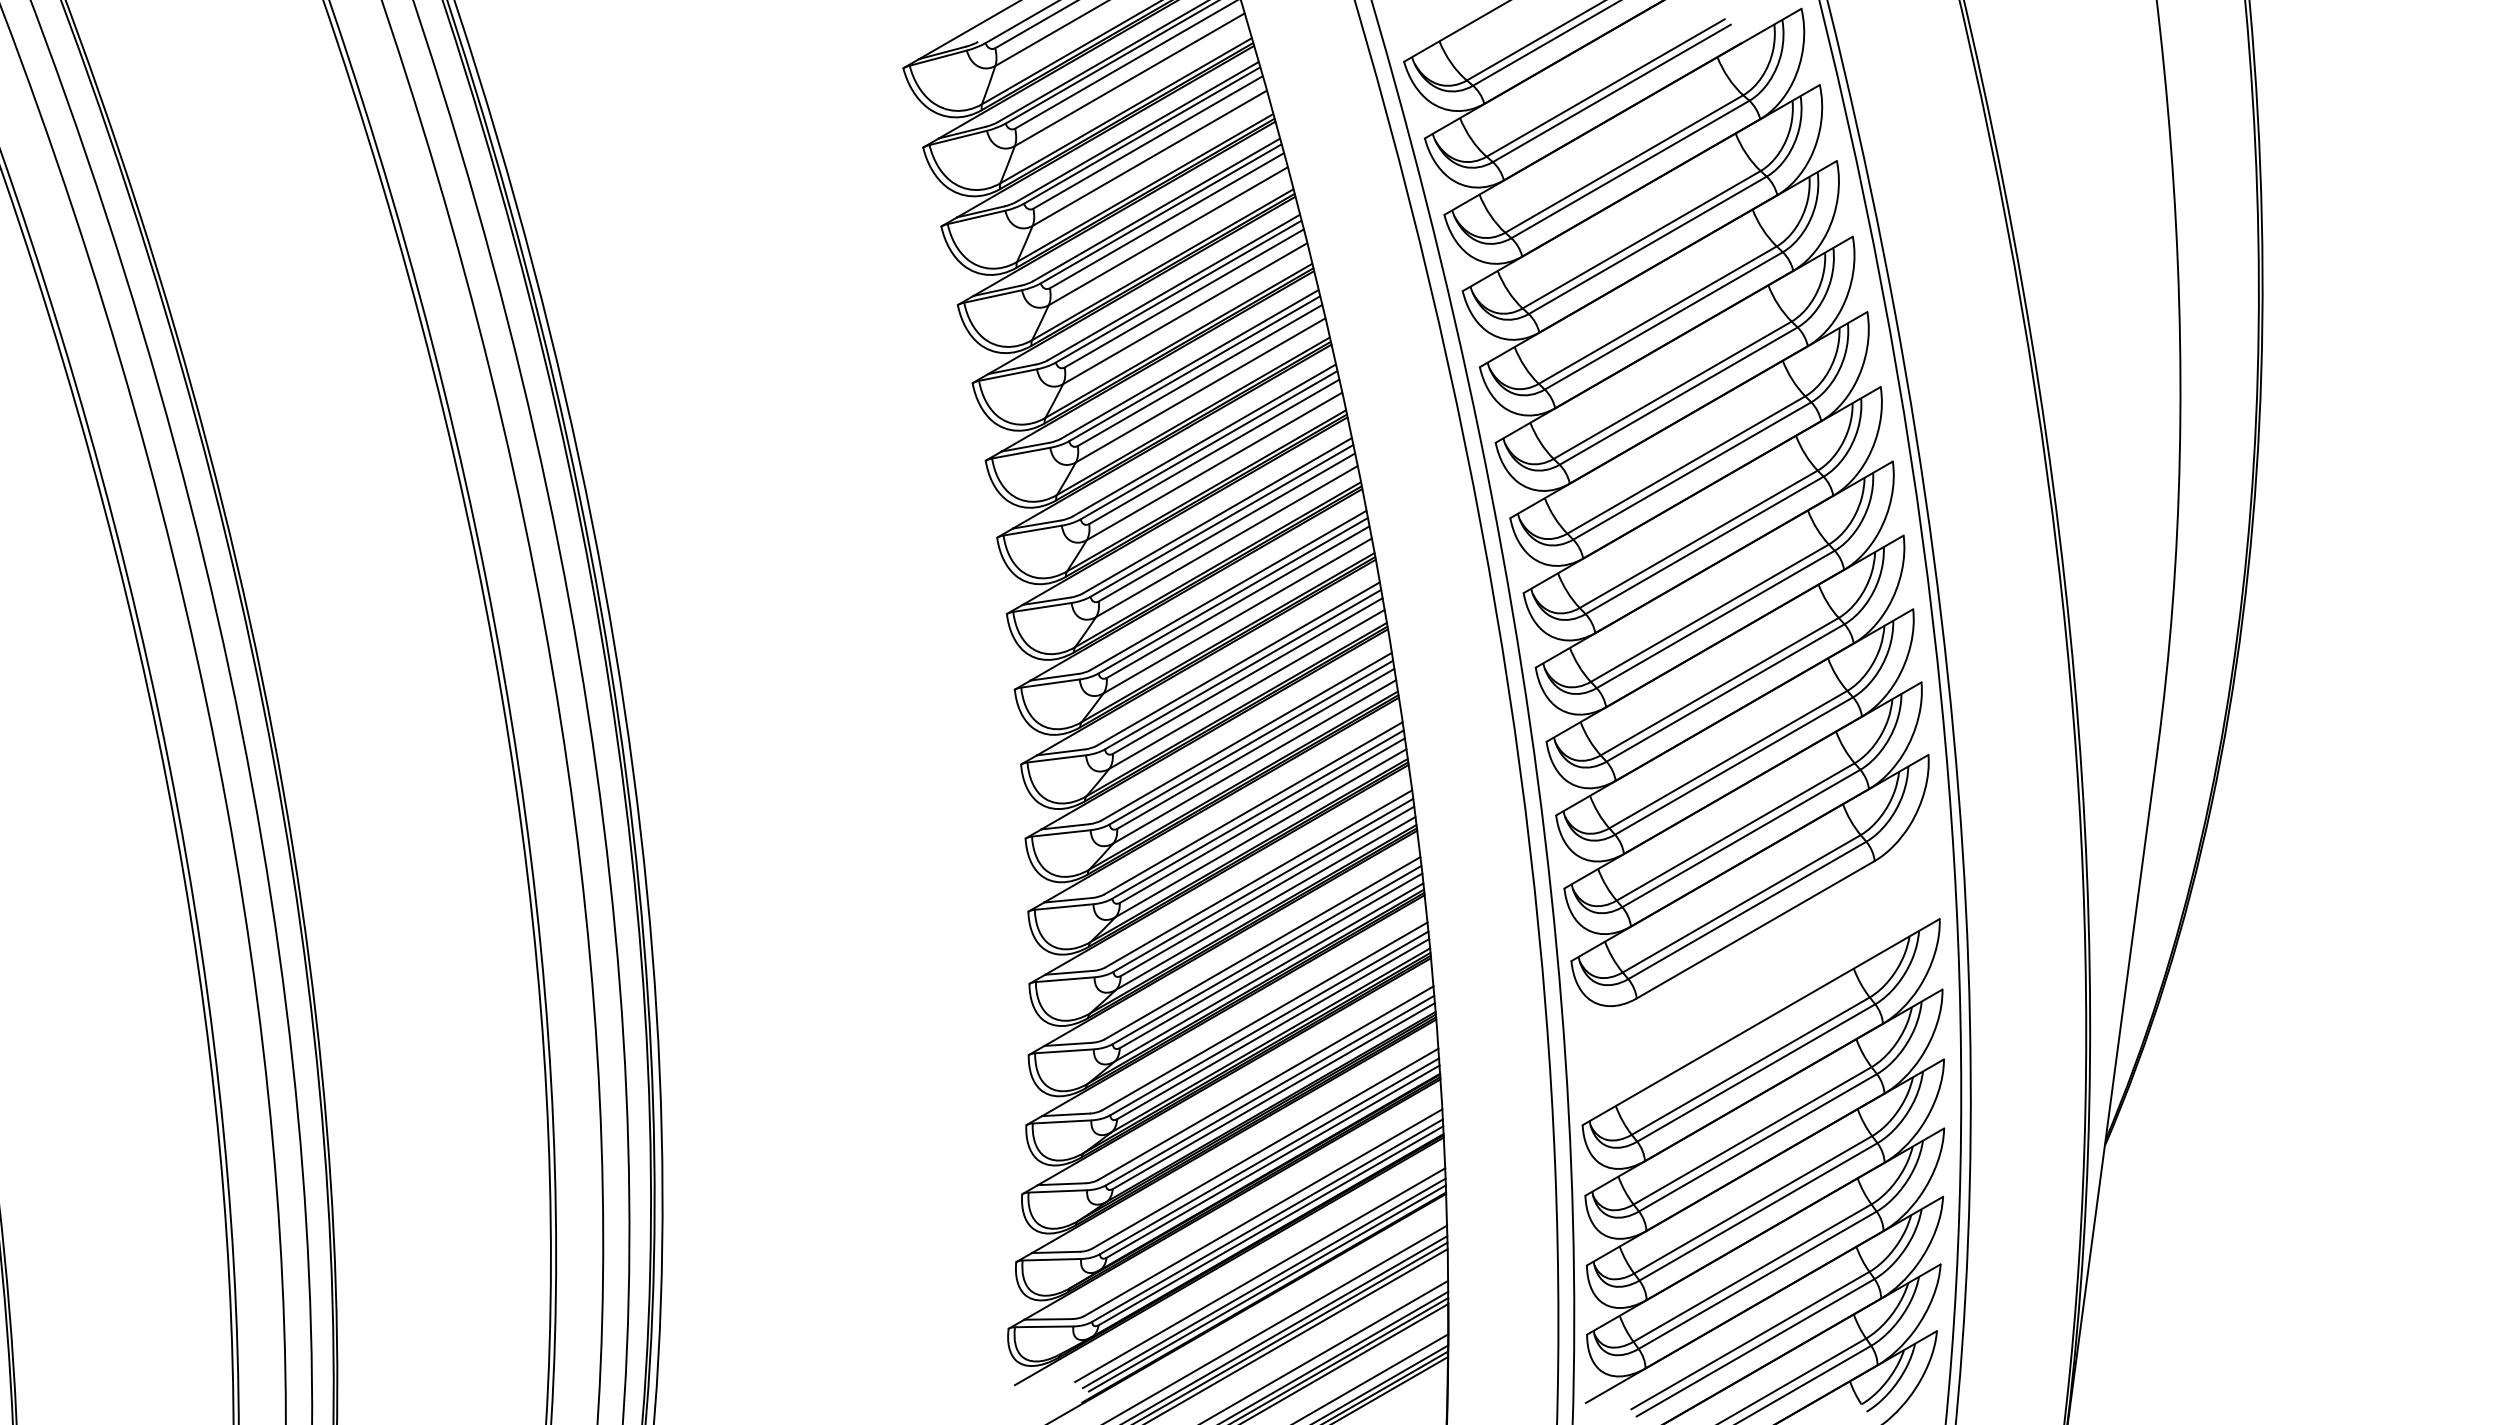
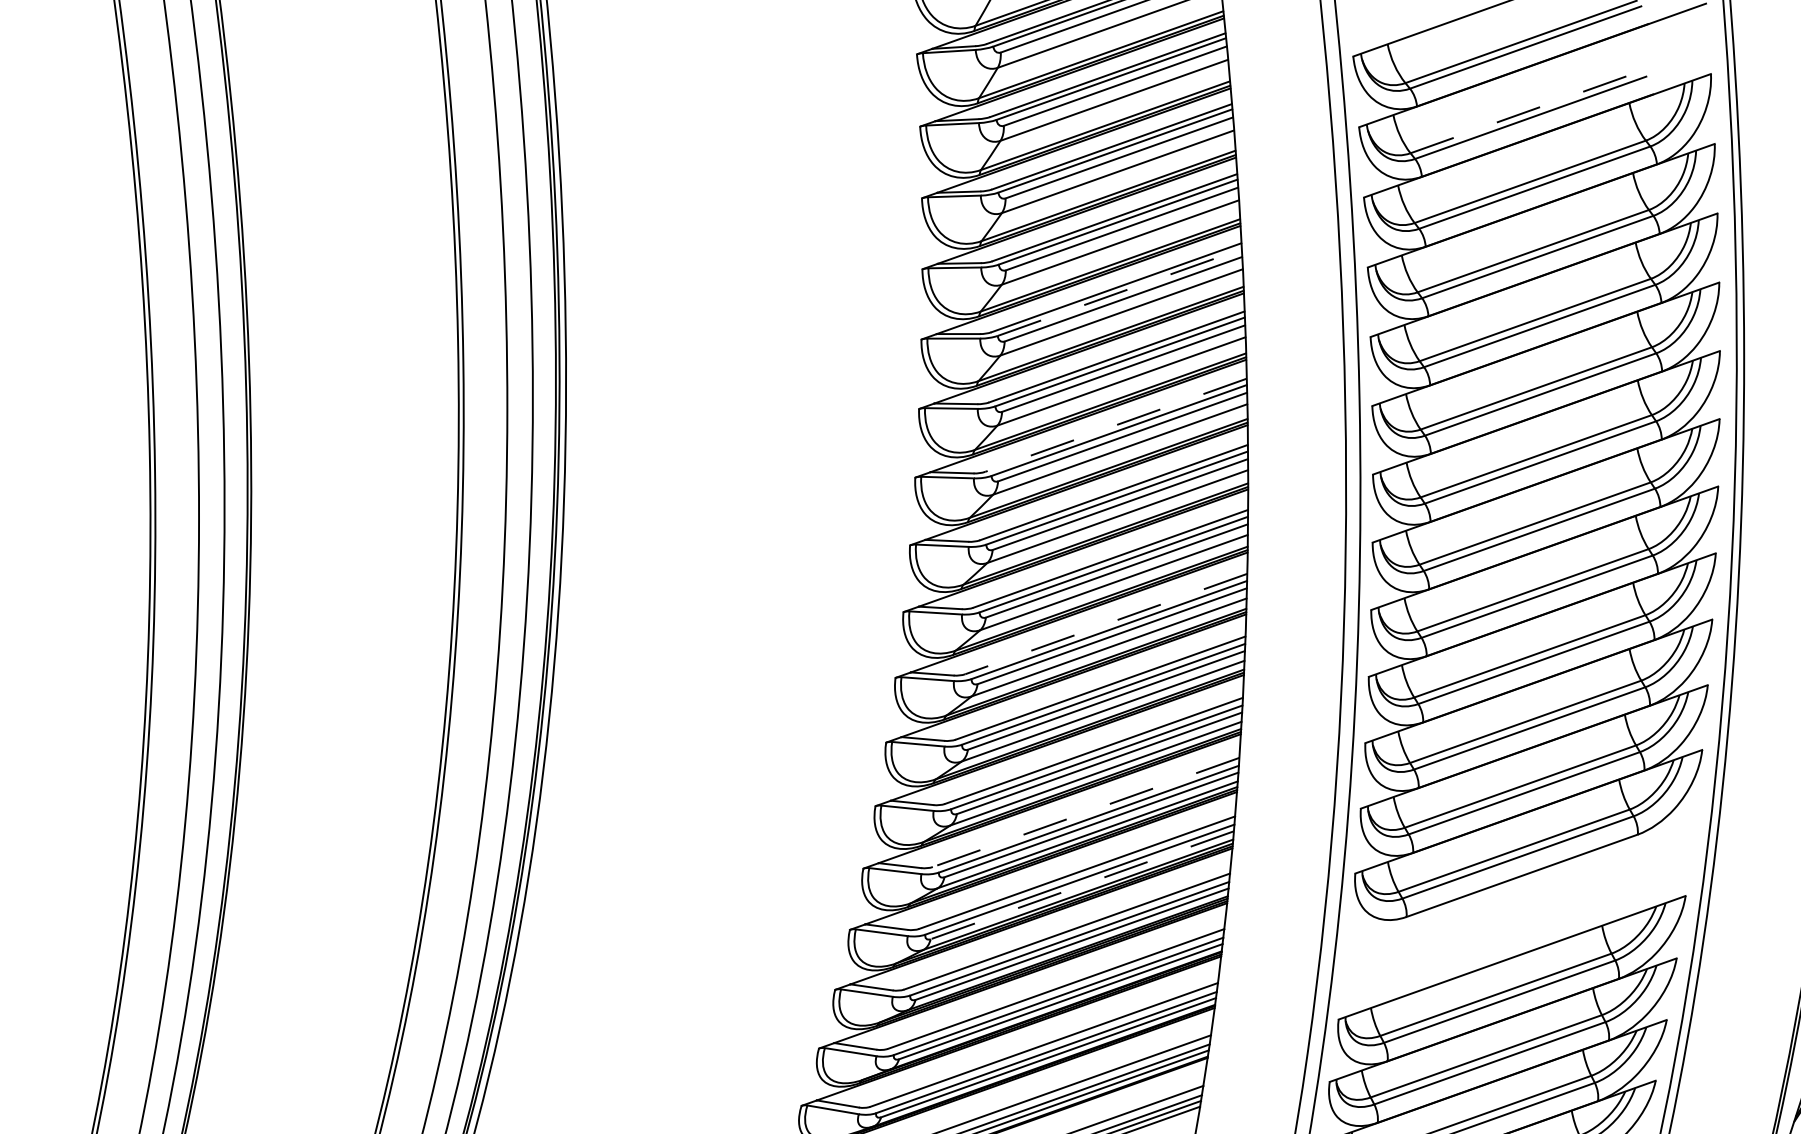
line: (1606, 87) -> (1526, 111), solid -> dashed
line: (1194, 368) -> (1119, 292), solid -> dashed
line: (1216, 516) -> (1115, 425), solid -> dashed
line: (1246, 736) -> (1106, 623), solid -> dashed
line: (1262, 948) -> (1085, 812), solid -> dashed
line: (1272, 1029) -> (1081, 885), solid -> dashed

